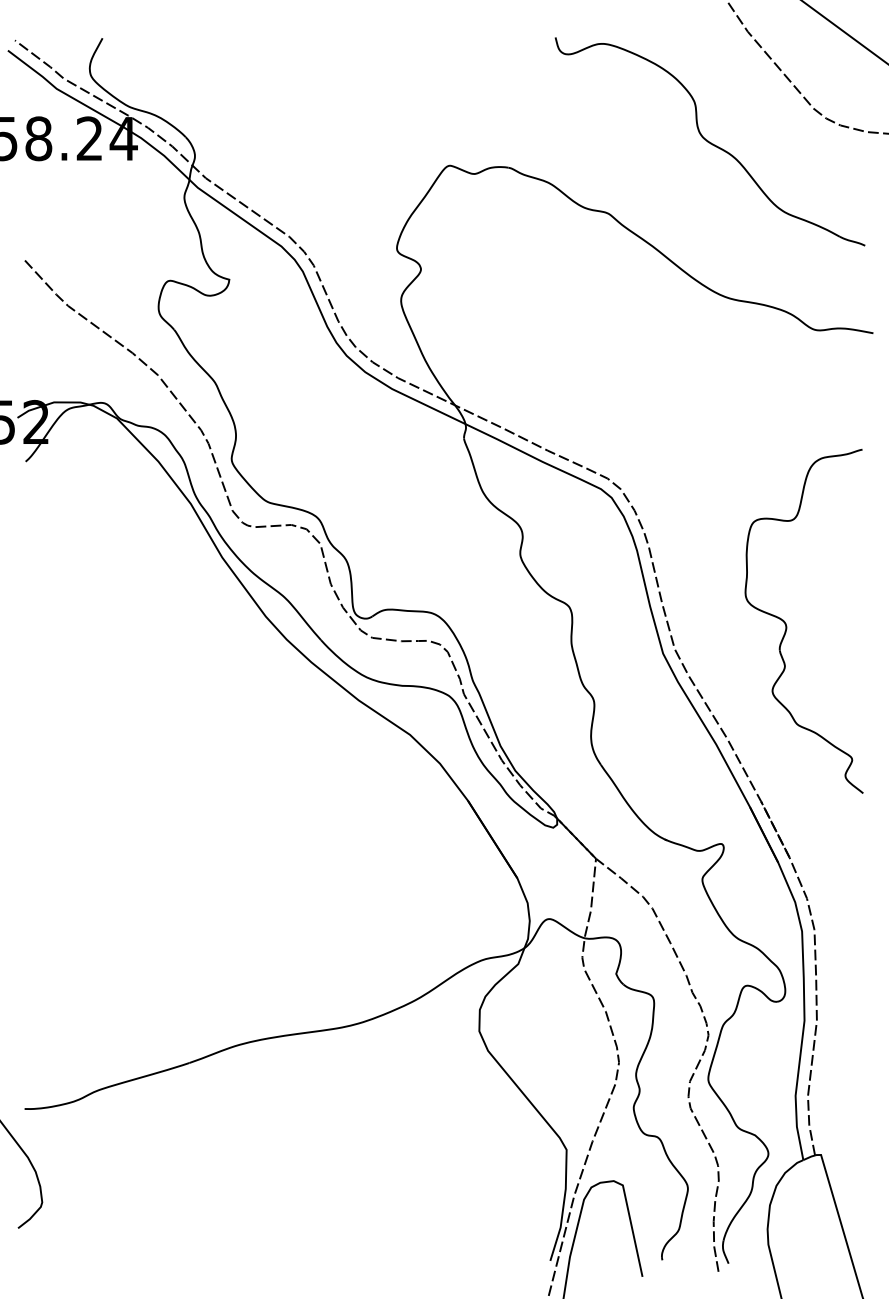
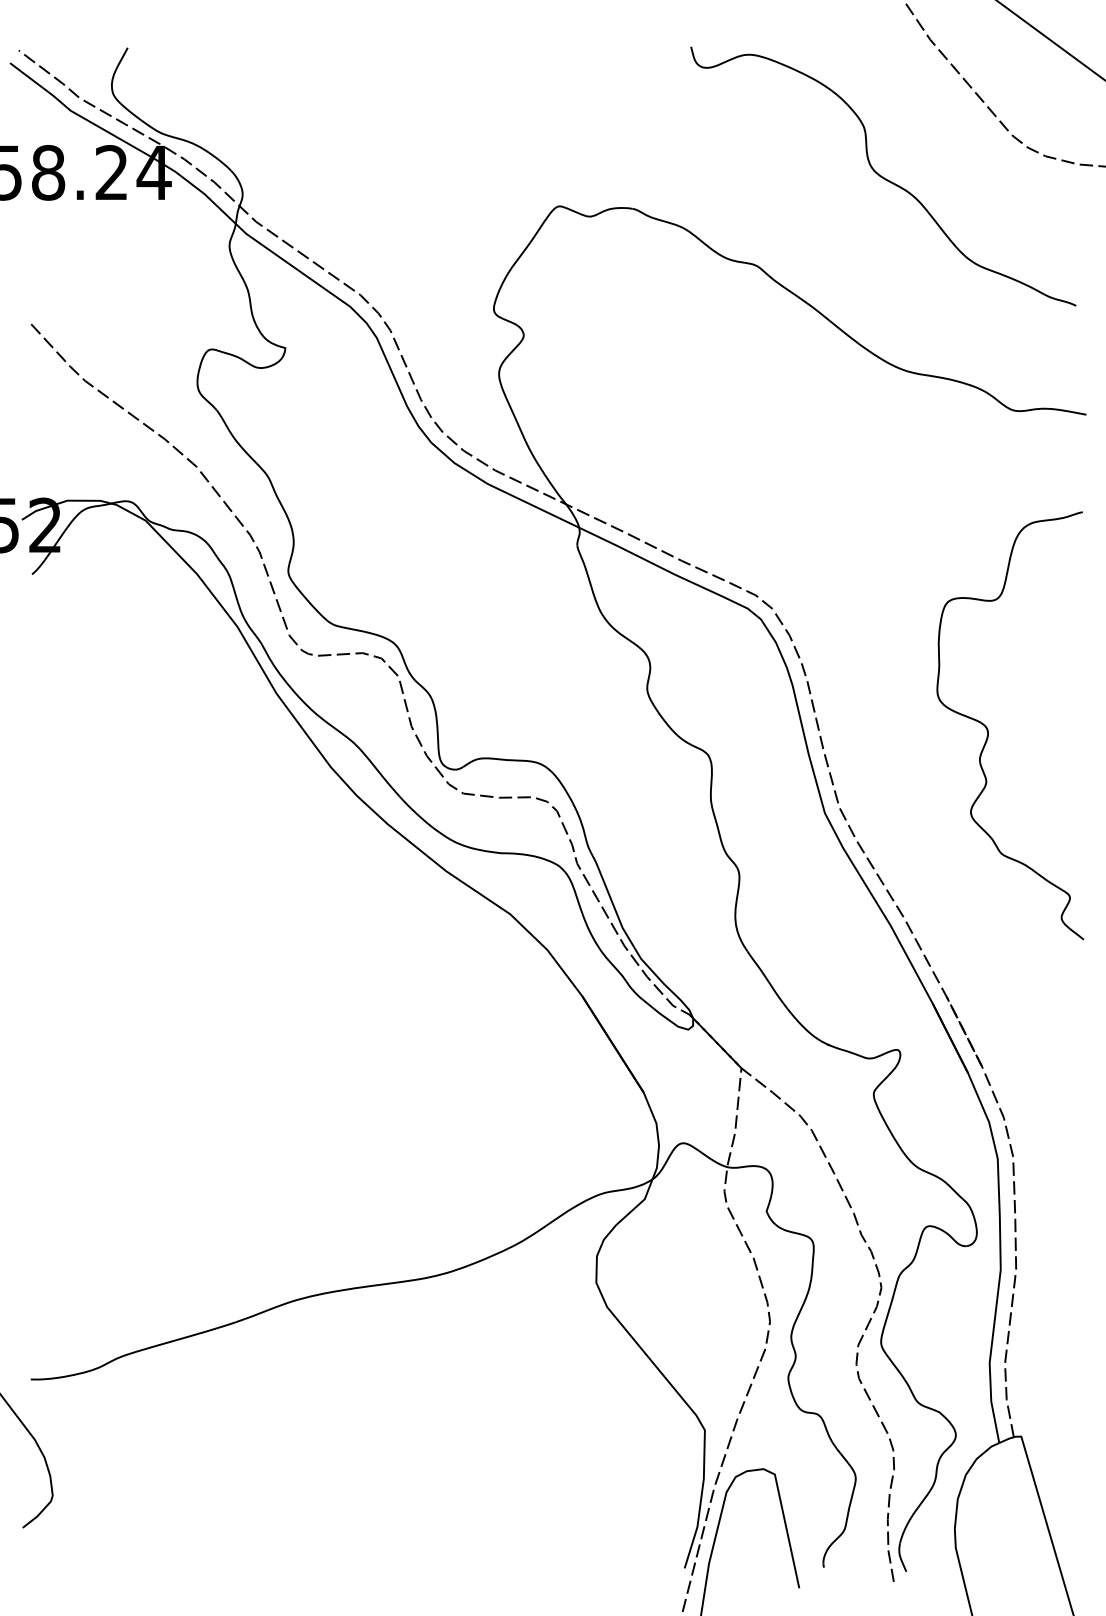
part: (787, 626) -> (989, 732), moved

